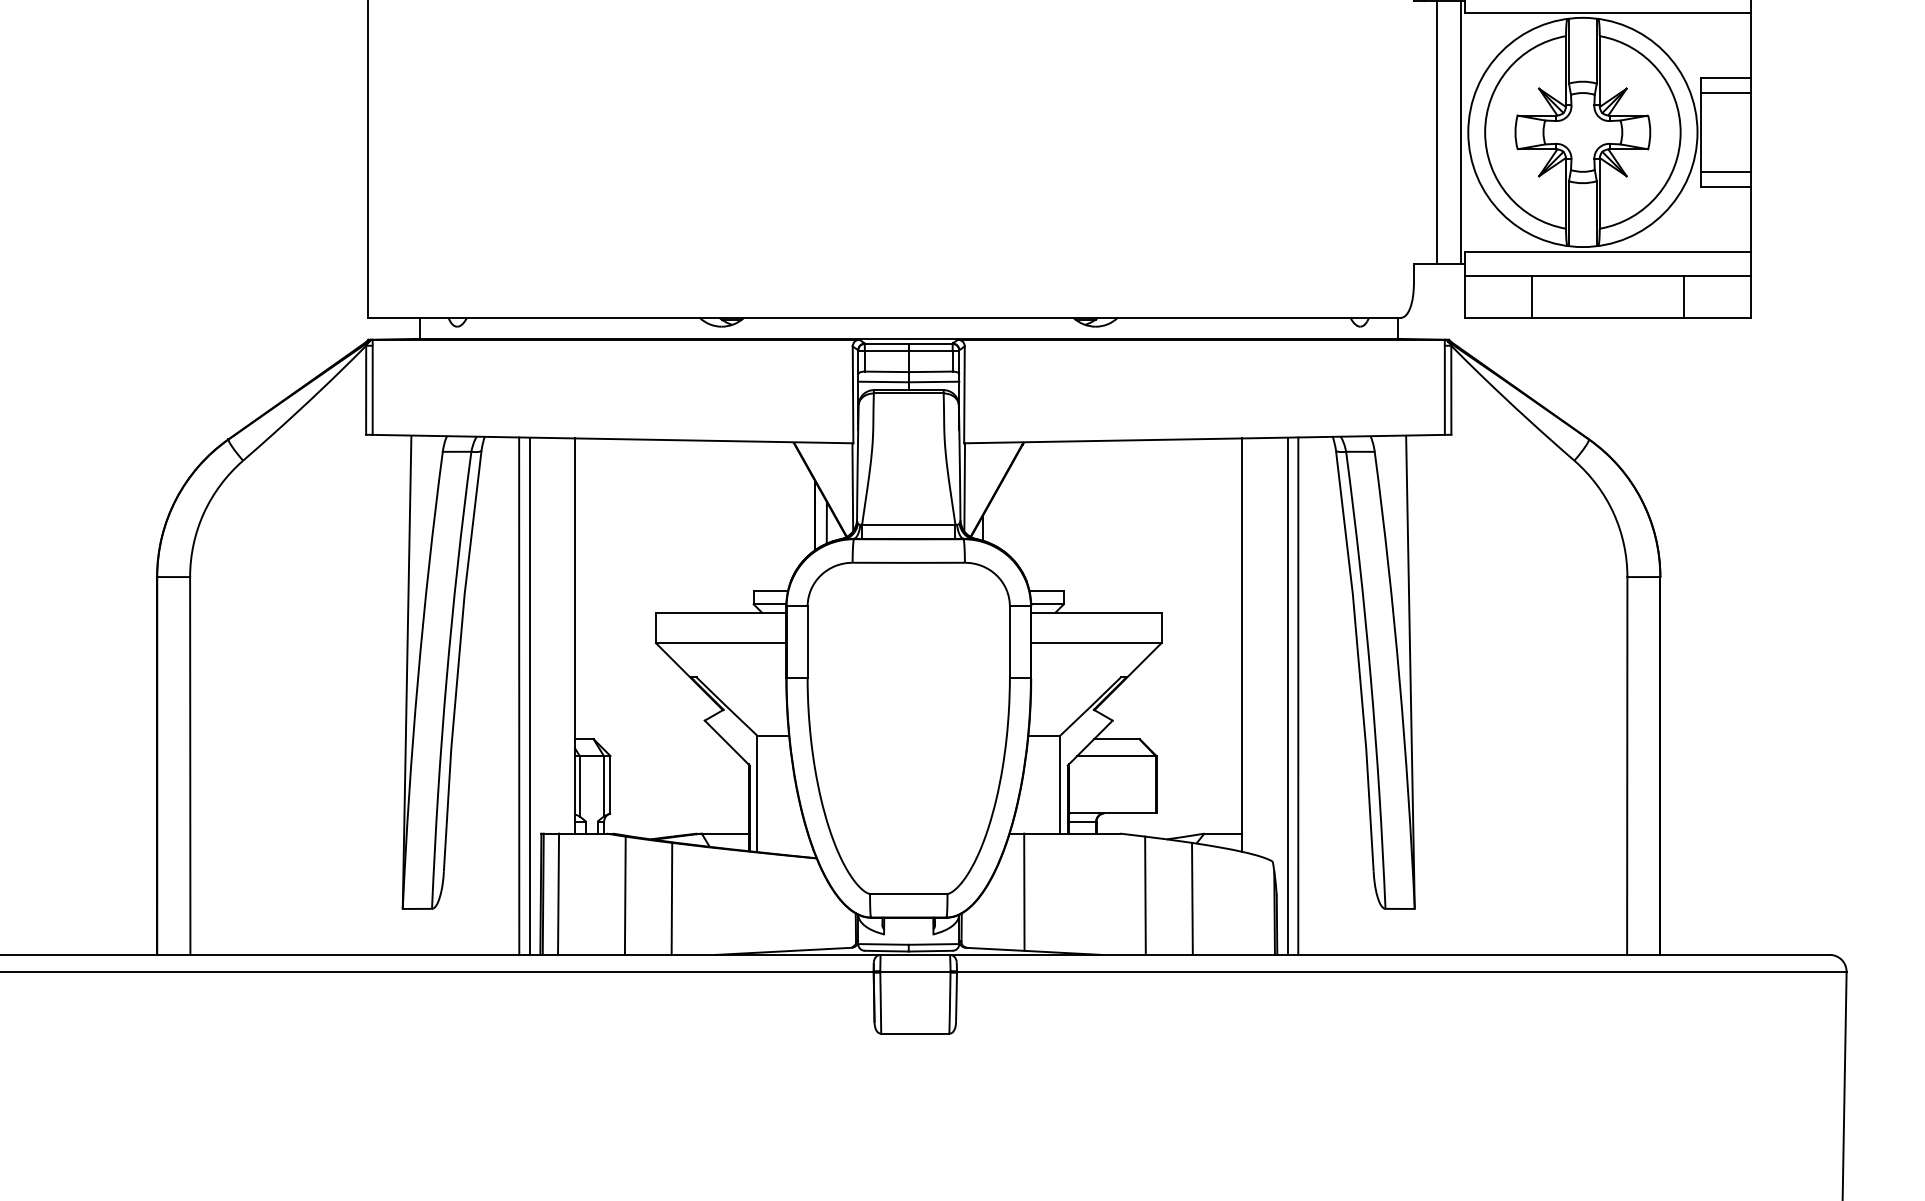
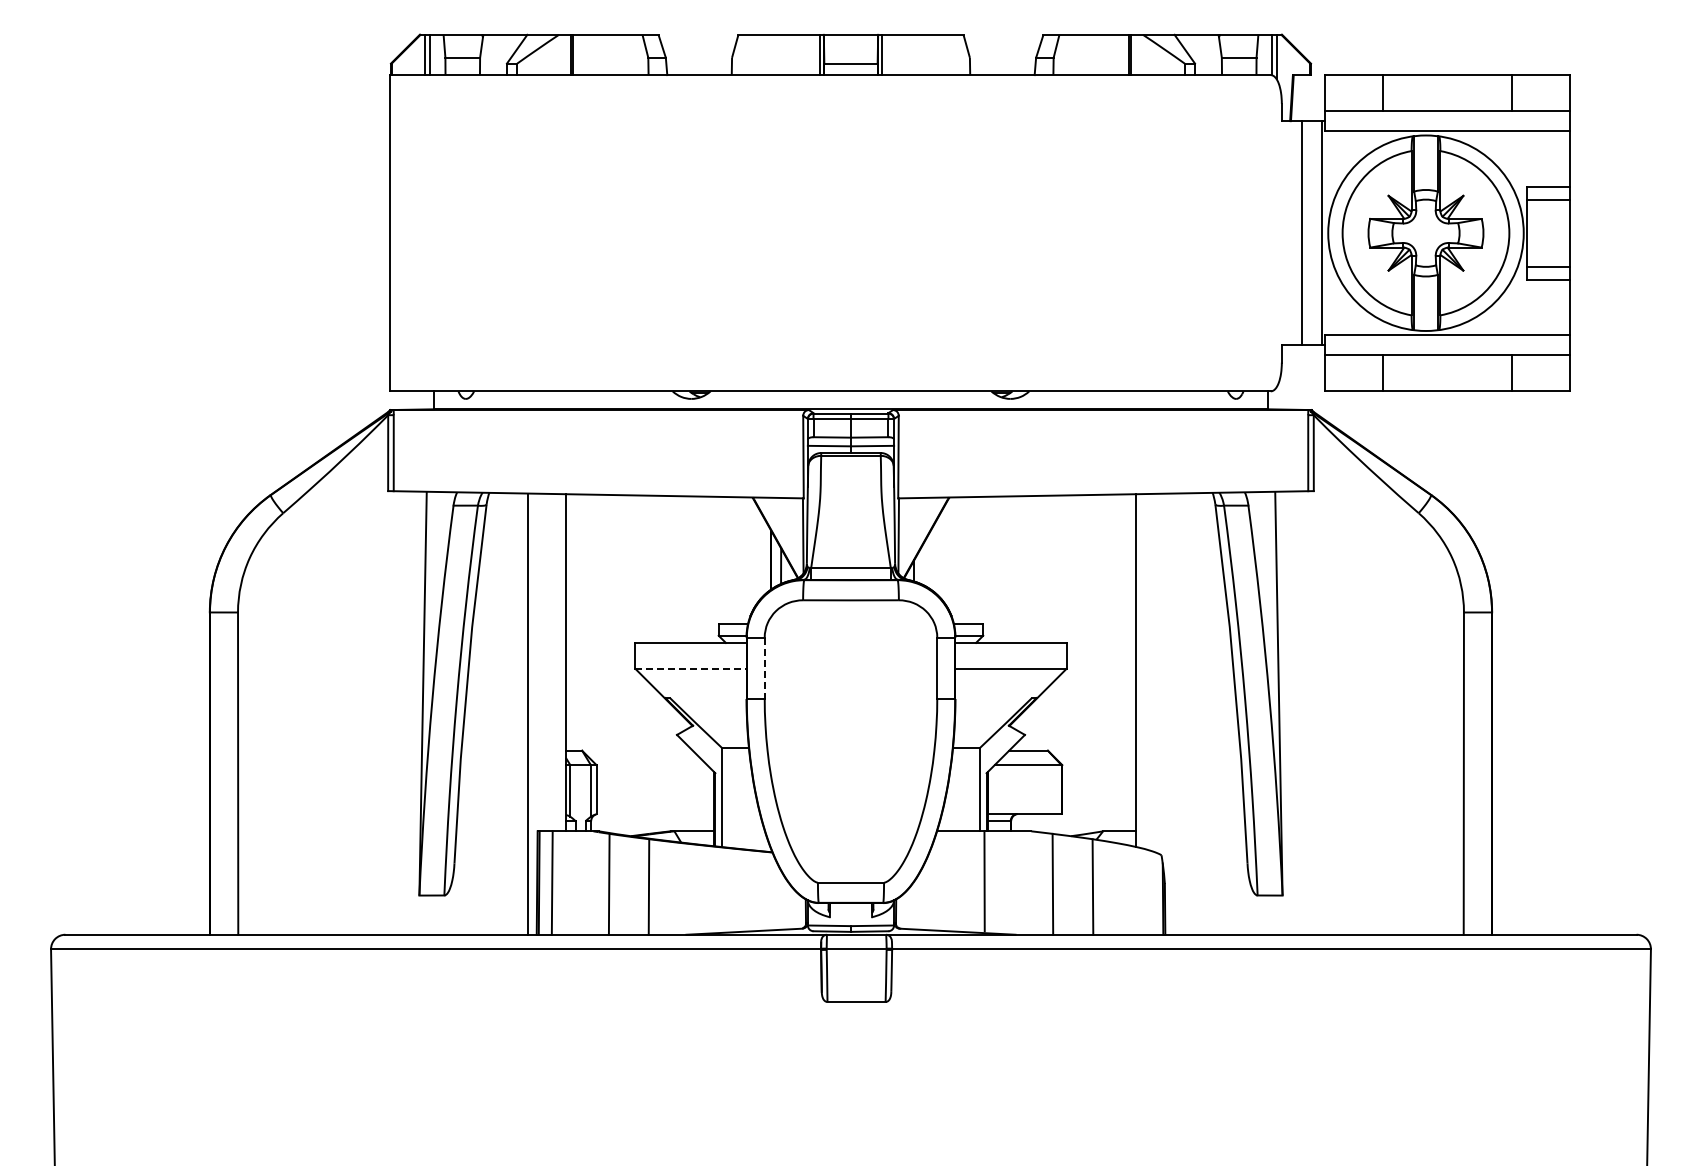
line: (720, 642) -> (690, 668), solid -> dashed
line: (807, 642) -> (764, 668), solid -> dashed
line: (518, 695) -> (518, 713), removed
line: (1288, 695) -> (1174, 713), removed
line: (1298, 695) -> (1183, 713), removed
line: (1024, 892) -> (984, 881), moved

